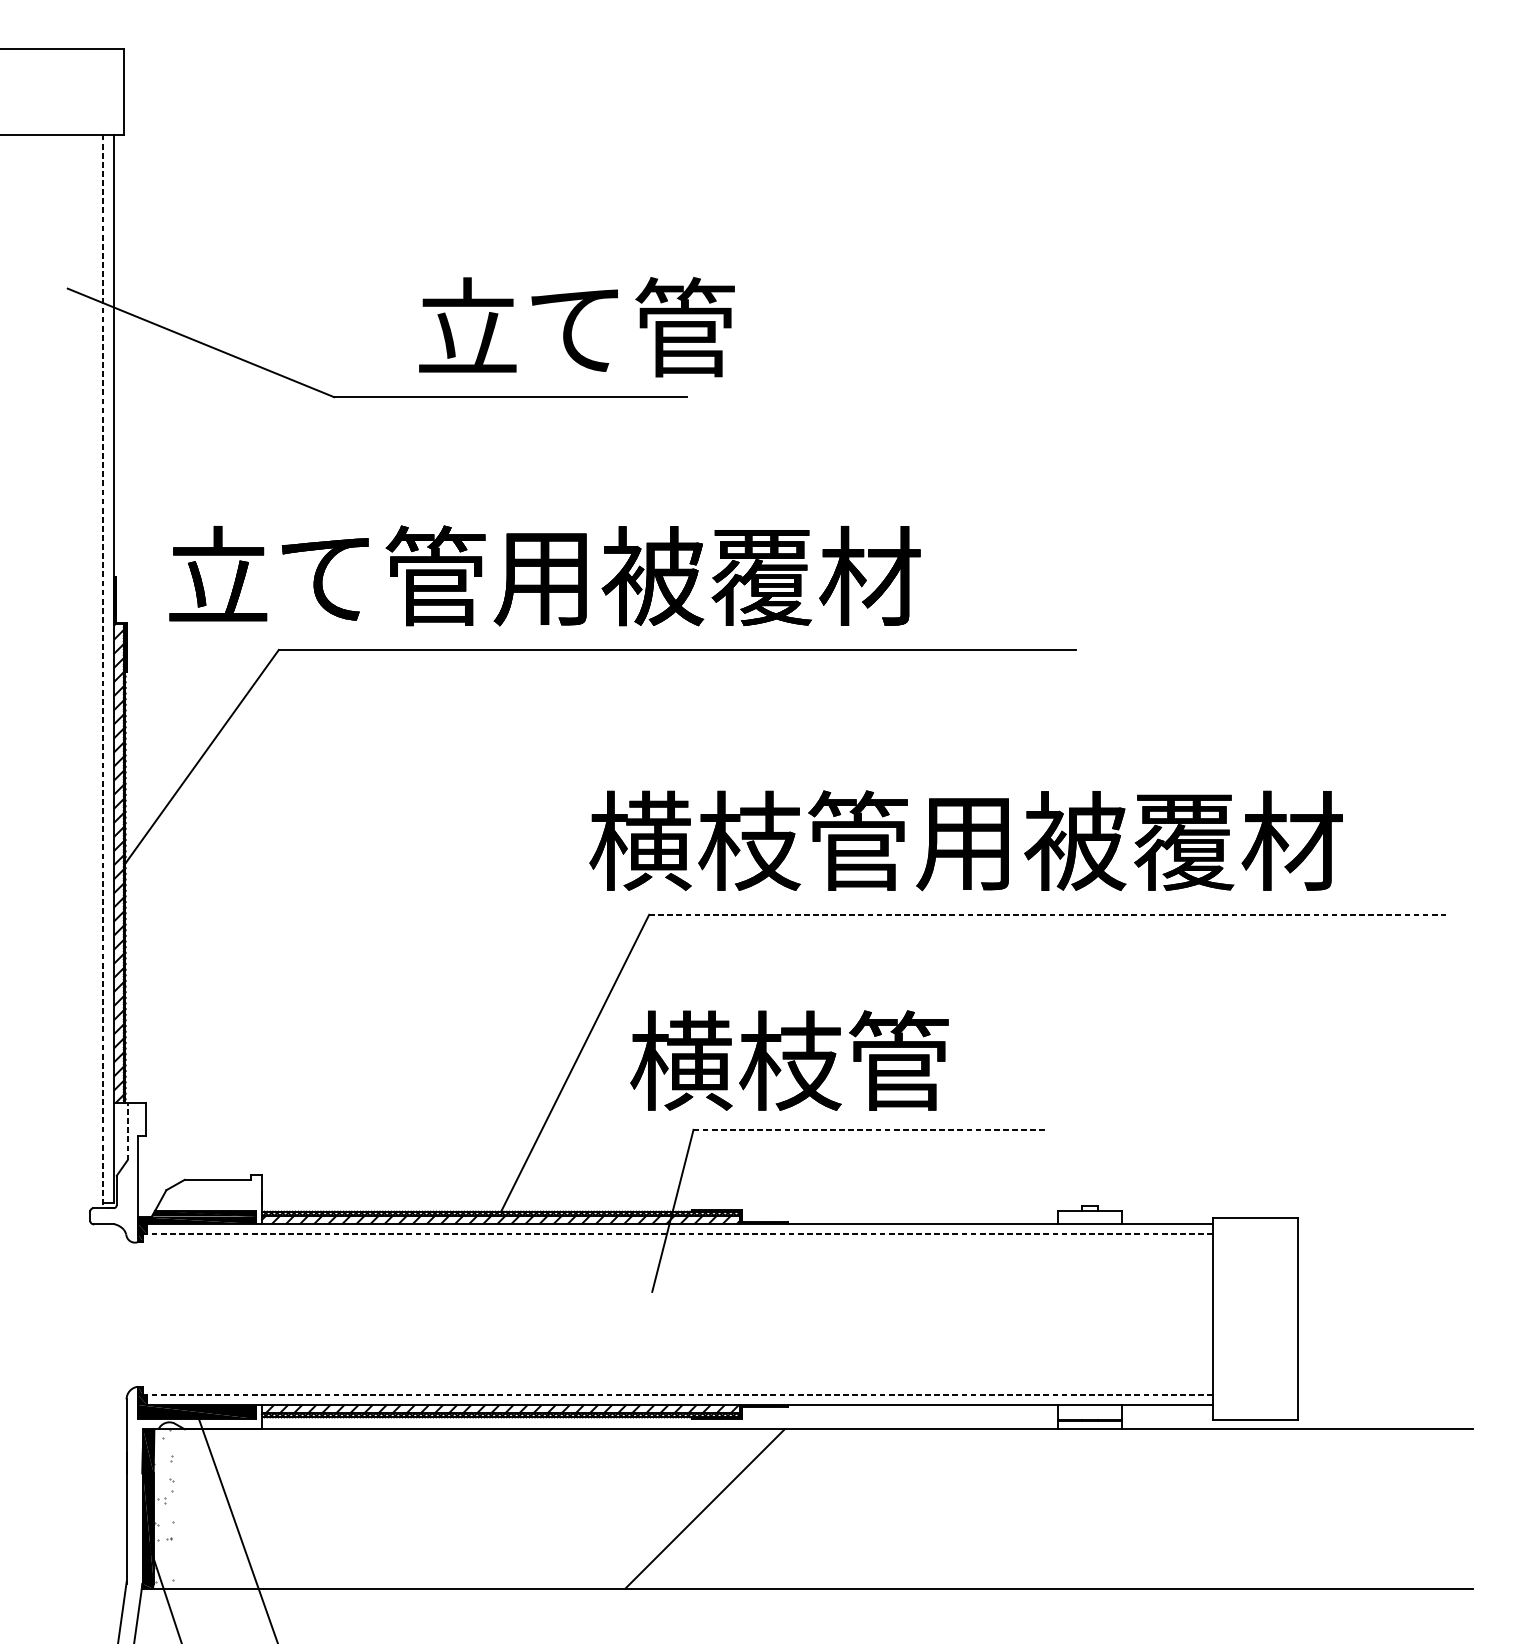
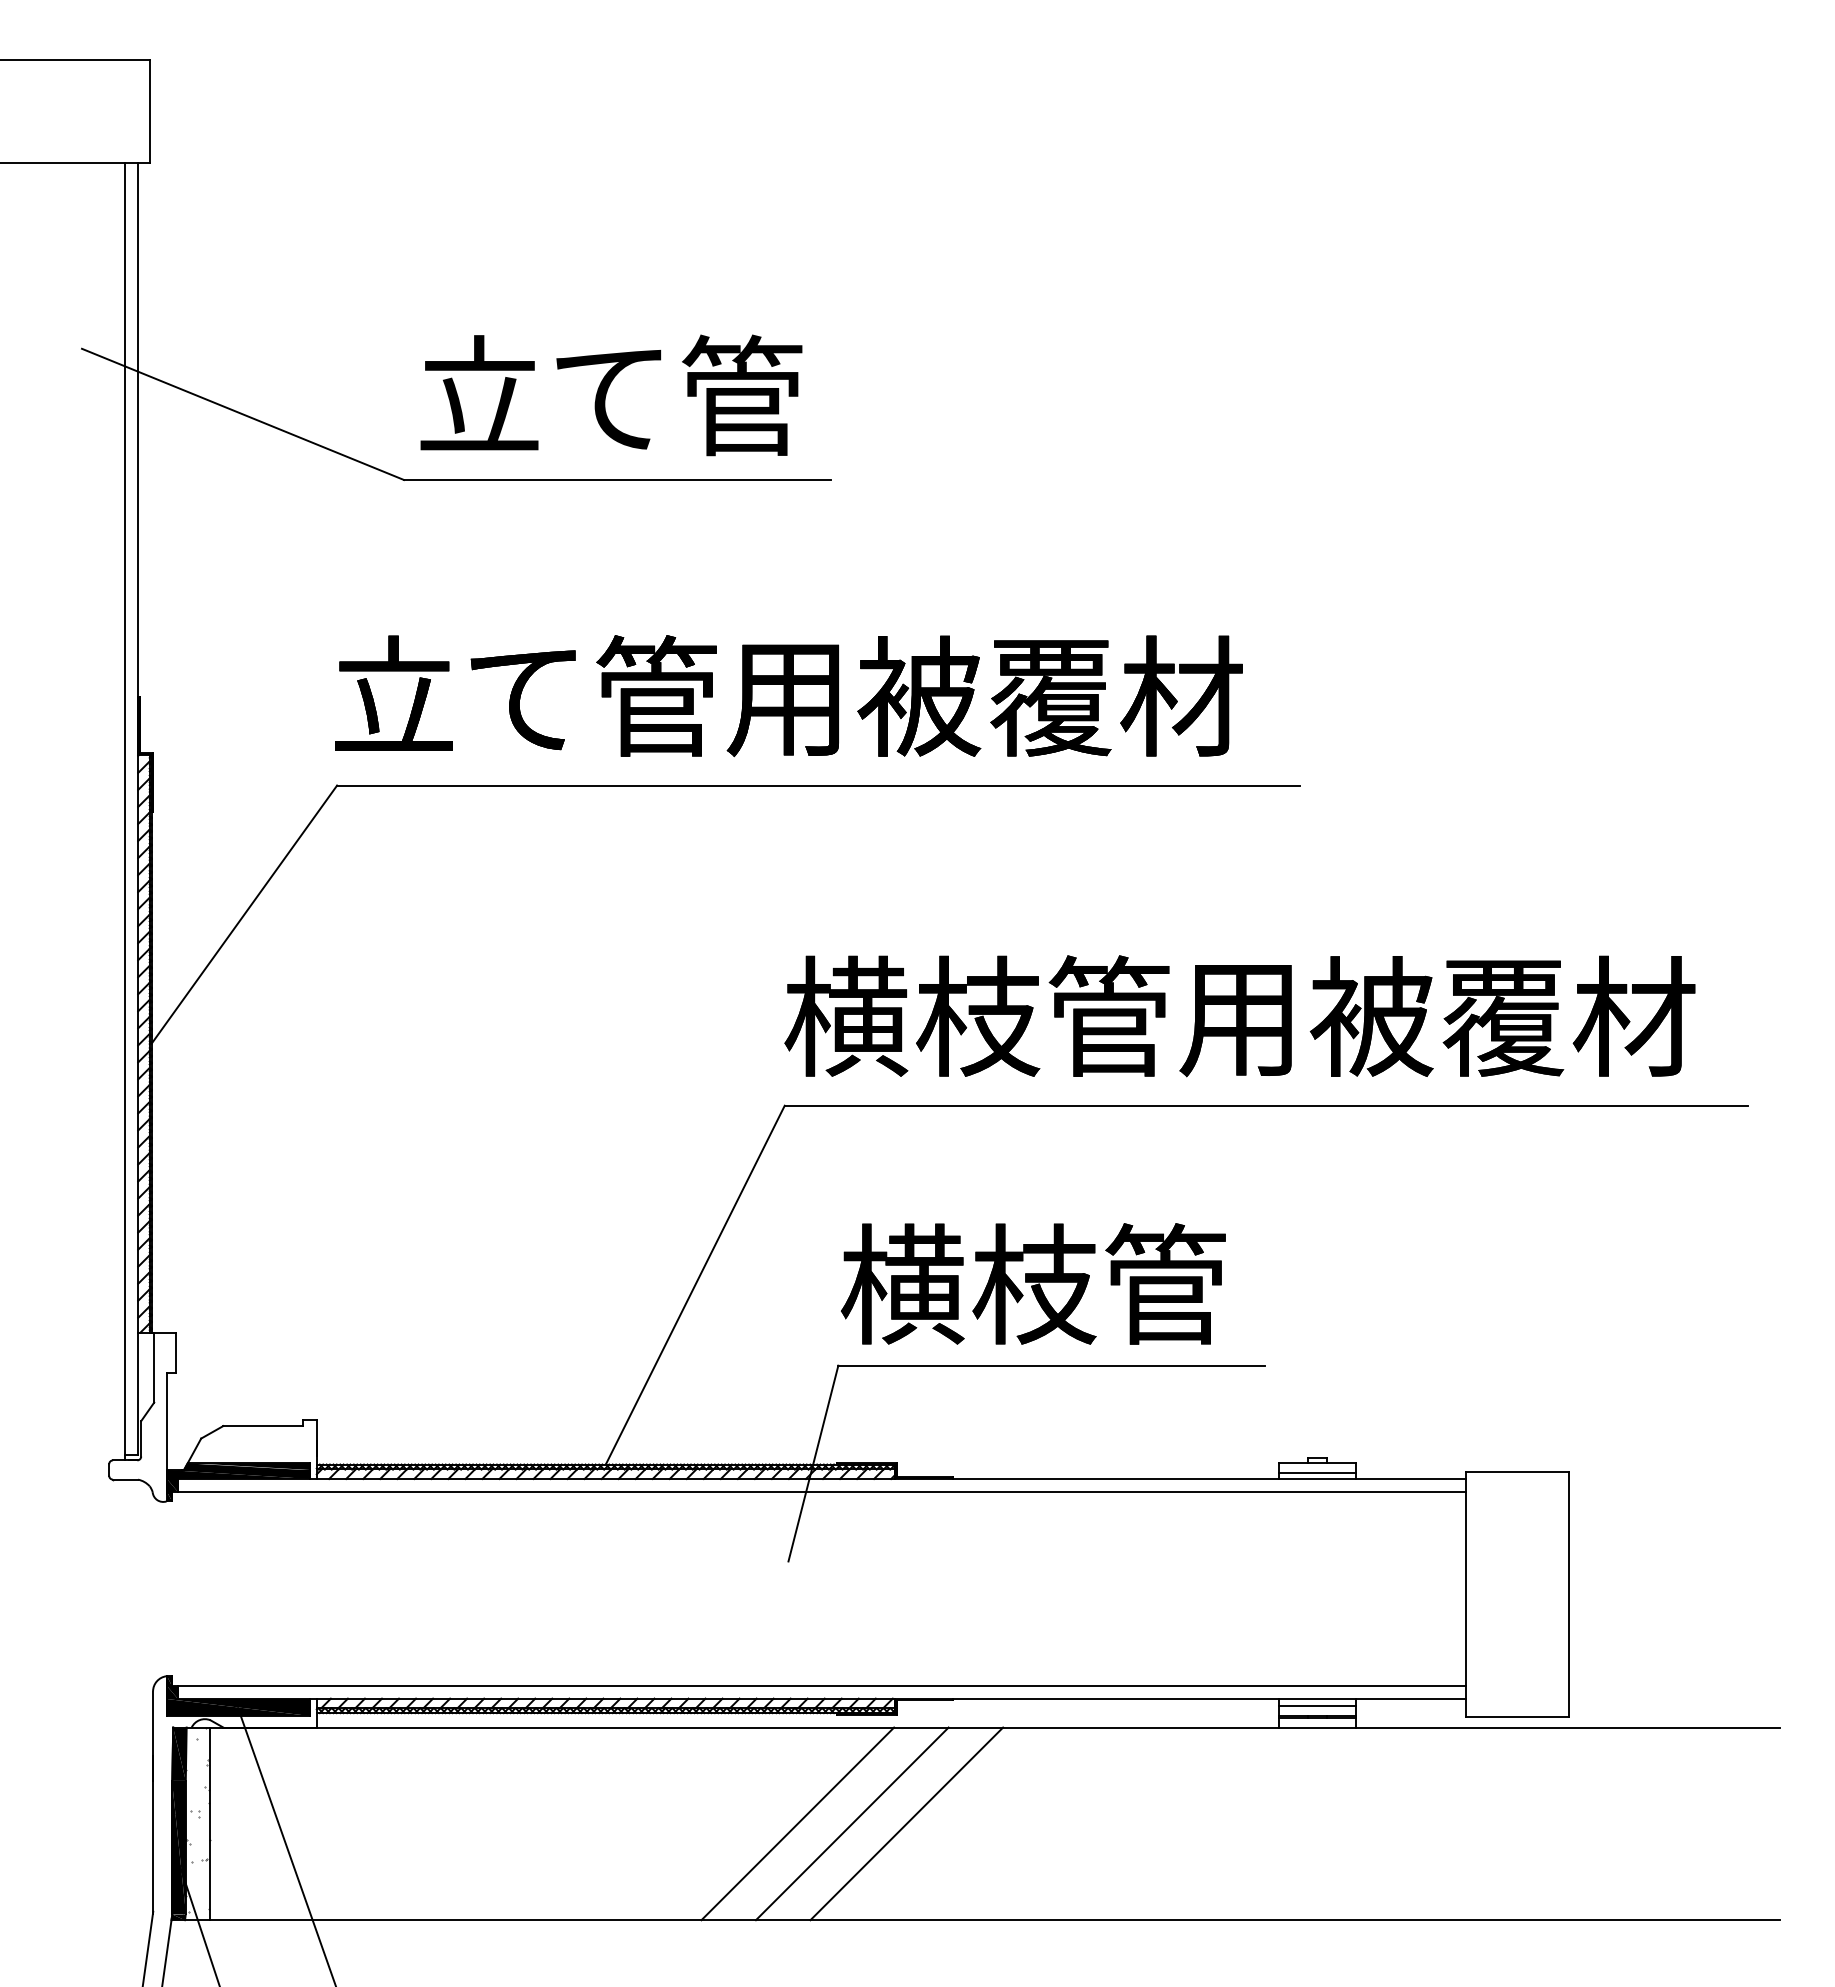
text: (576, 327) -> (611, 395), moved
text: (544, 576) -> (788, 696), moved
line: (102, 671) -> (124, 811), dashed -> solid
text: (965, 841) -> (1239, 1016), moved
line: (1047, 914) -> (1266, 1105), dashed -> solid
text: (789, 1060) -> (1033, 1283), moved
line: (870, 1129) -> (1052, 1365), dashed -> solid
line: (127, 1131) -> (154, 1367), dashed -> solid
line: (1089, 1218) -> (1317, 1472), added
line: (677, 1233) -> (819, 1491), dashed -> solid
line: (677, 1394) -> (819, 1685), dashed -> solid
line: (1089, 1411) -> (1317, 1706), added
line: (173, 1508) -> (209, 1823), added
line: (659, 1508) -> (797, 1823), added
line: (749, 1508) -> (906, 1823), added

